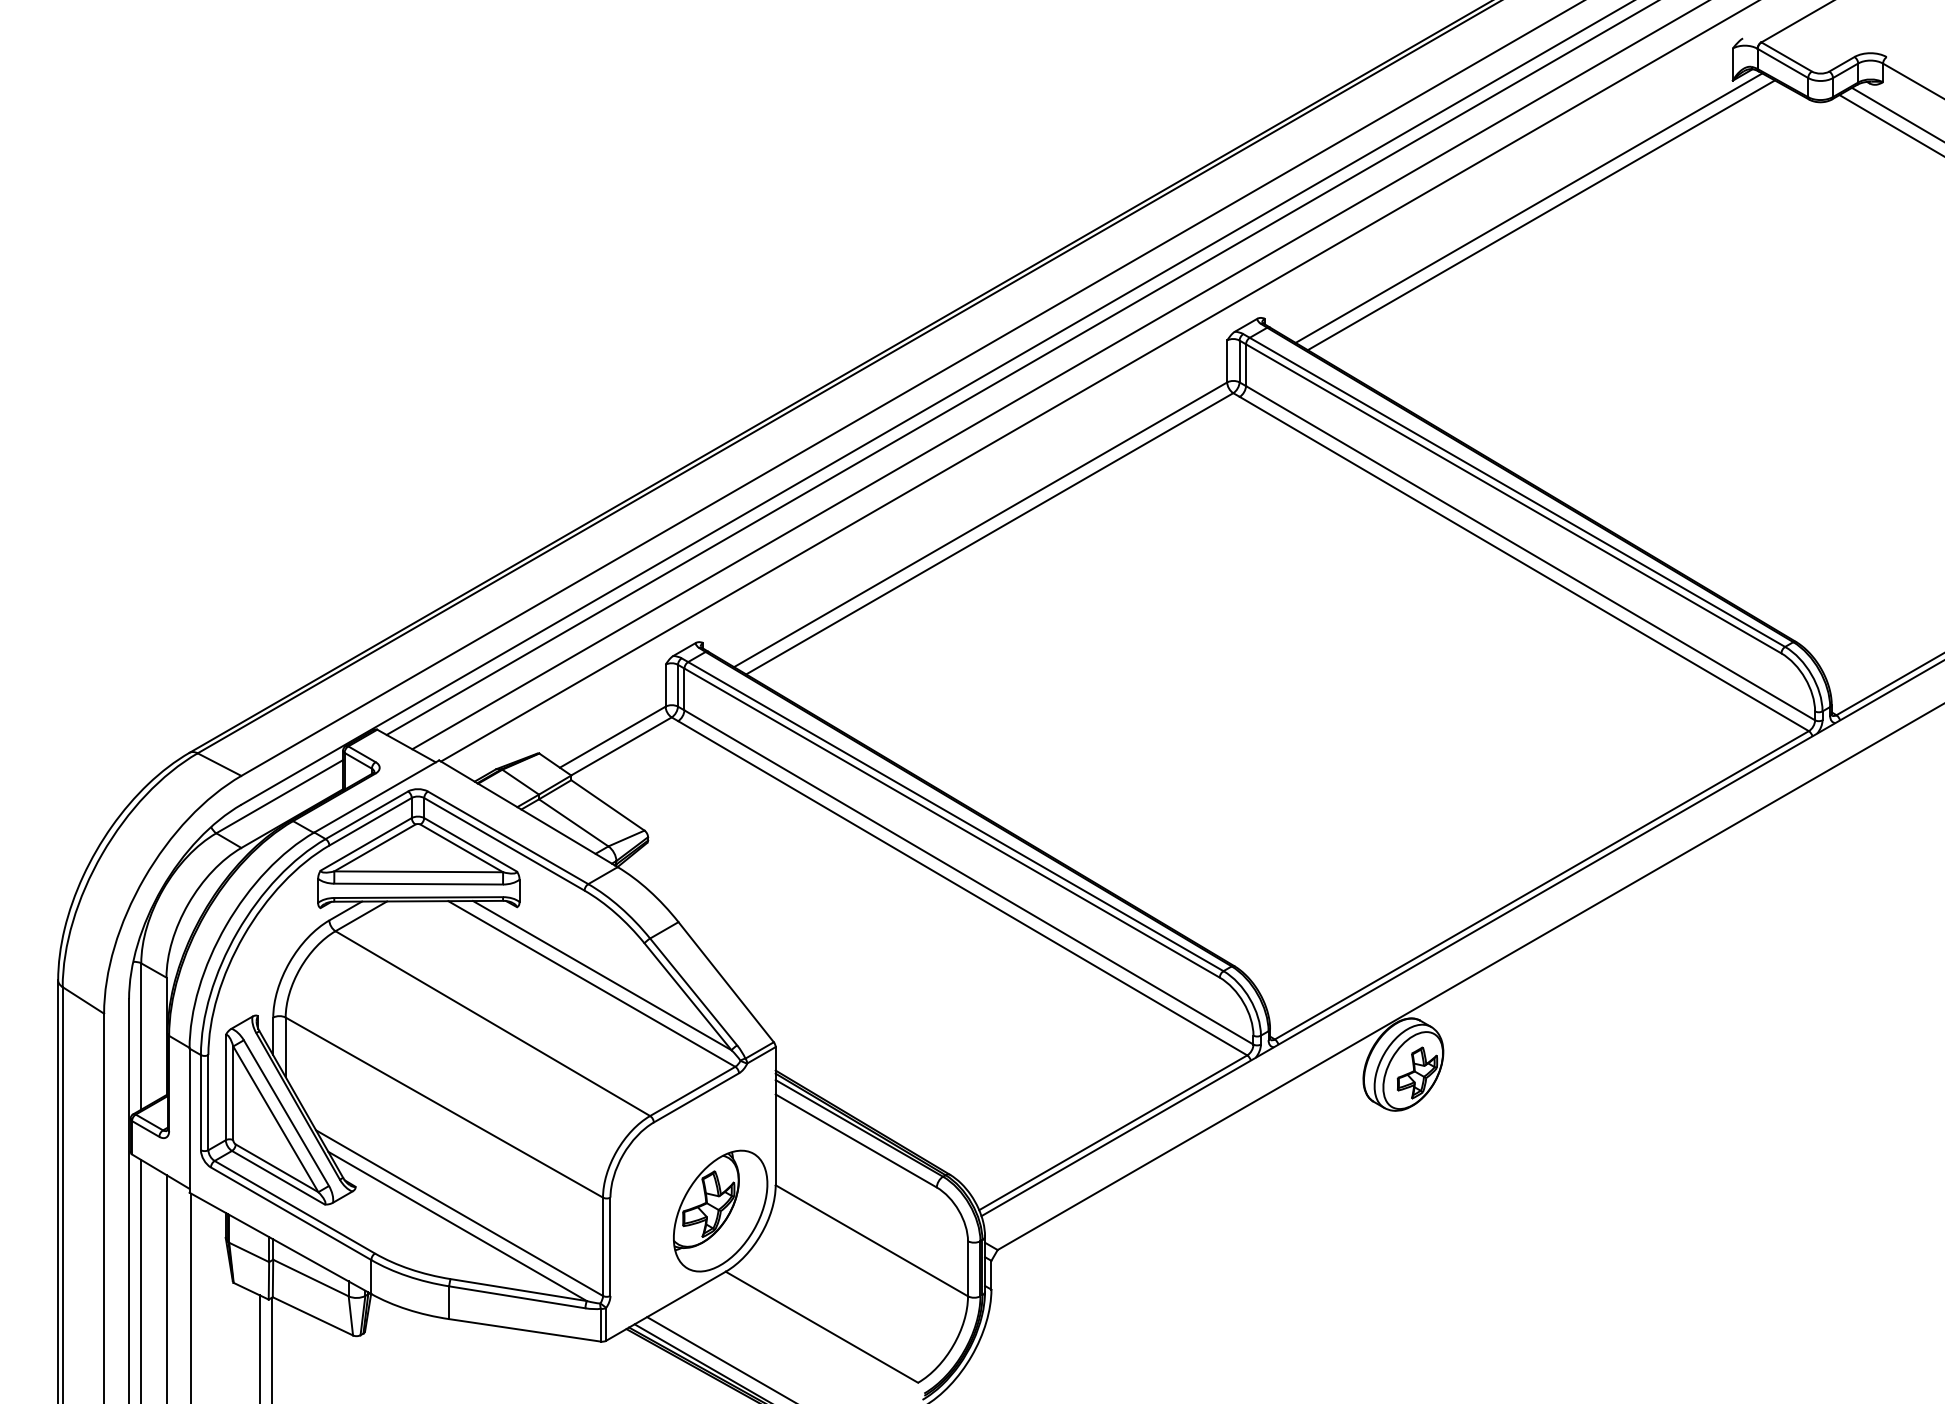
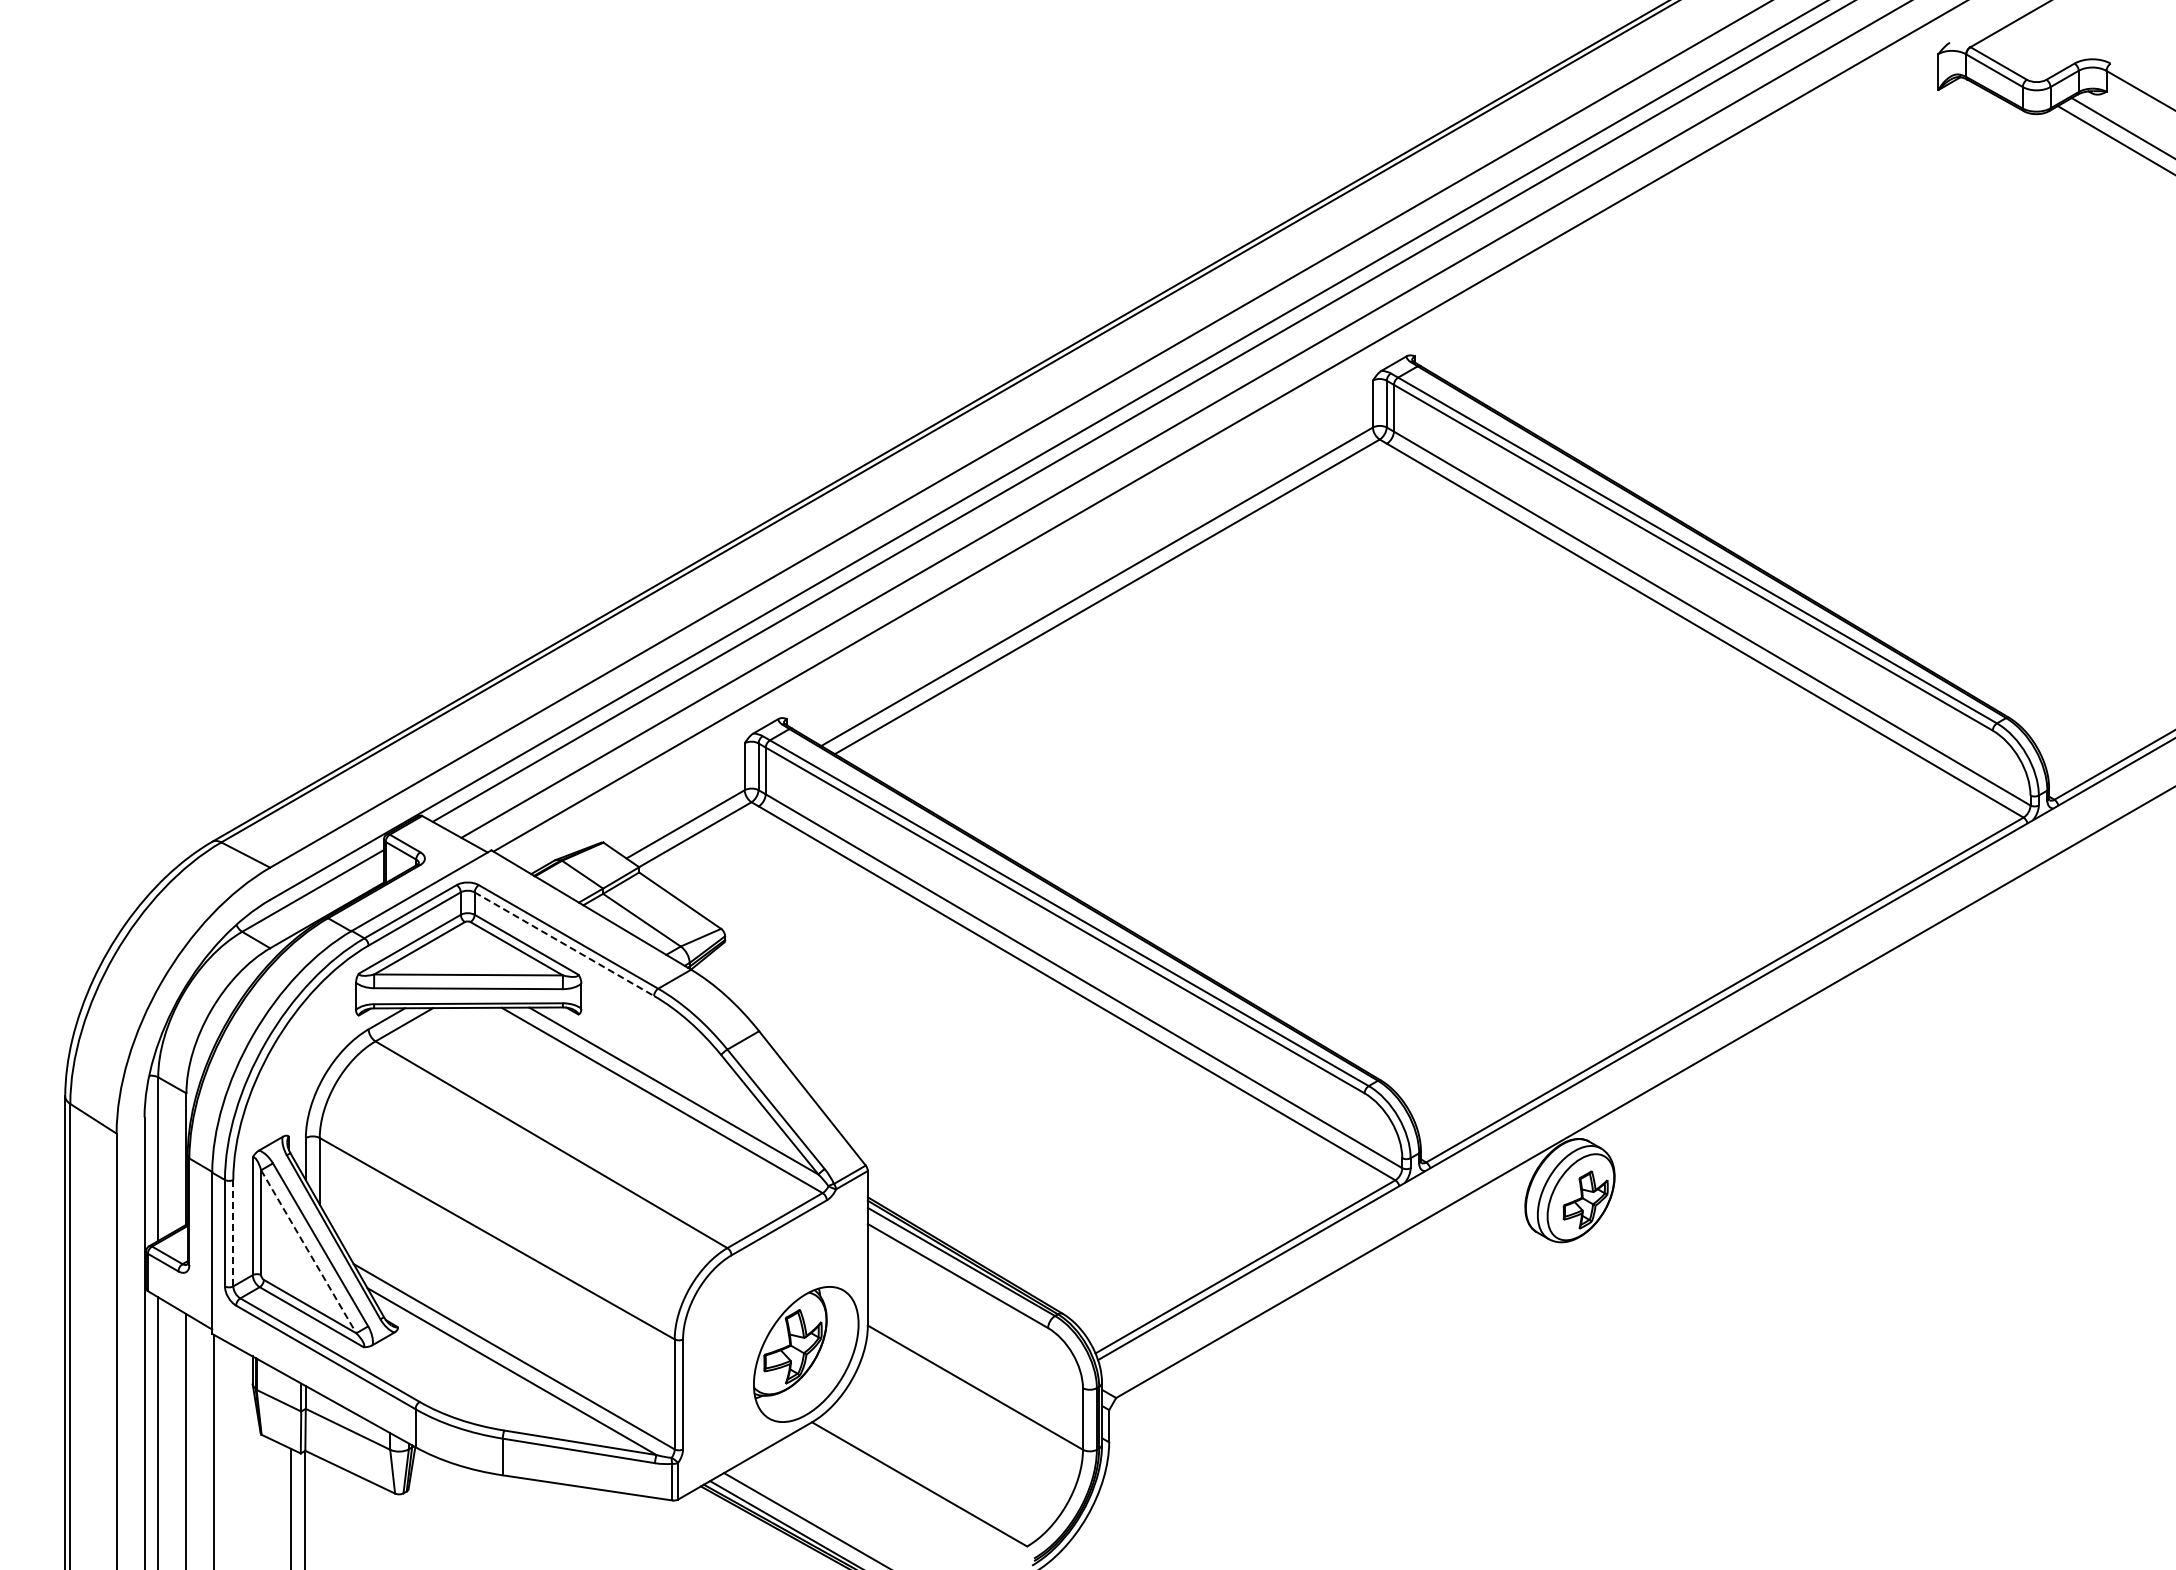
line: (1529, 208) -> (1710, 232), removed
line: (1541, 215) -> (1724, 240), removed
line: (504, 844) -> (564, 944), solid -> dashed
line: (208, 1102) -> (233, 1232), solid -> dashed
line: (275, 1119) -> (308, 1252), solid -> dashed

